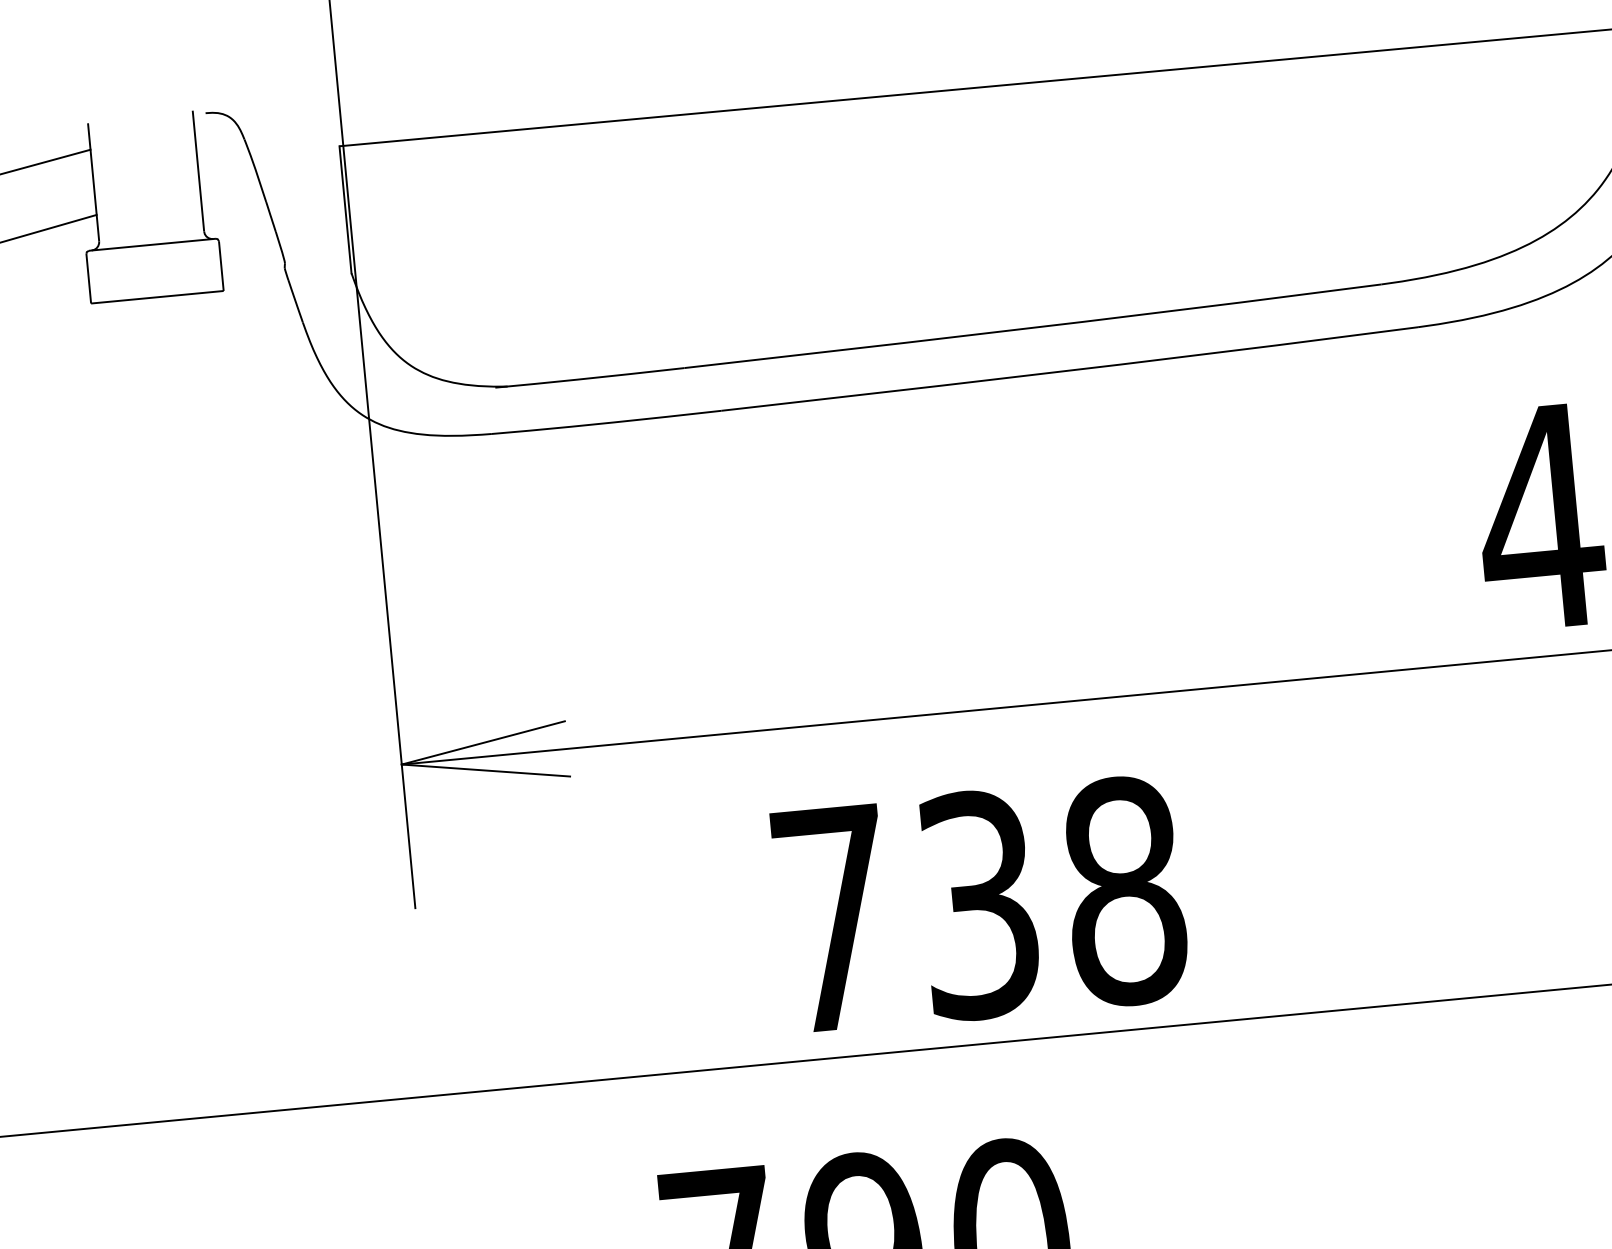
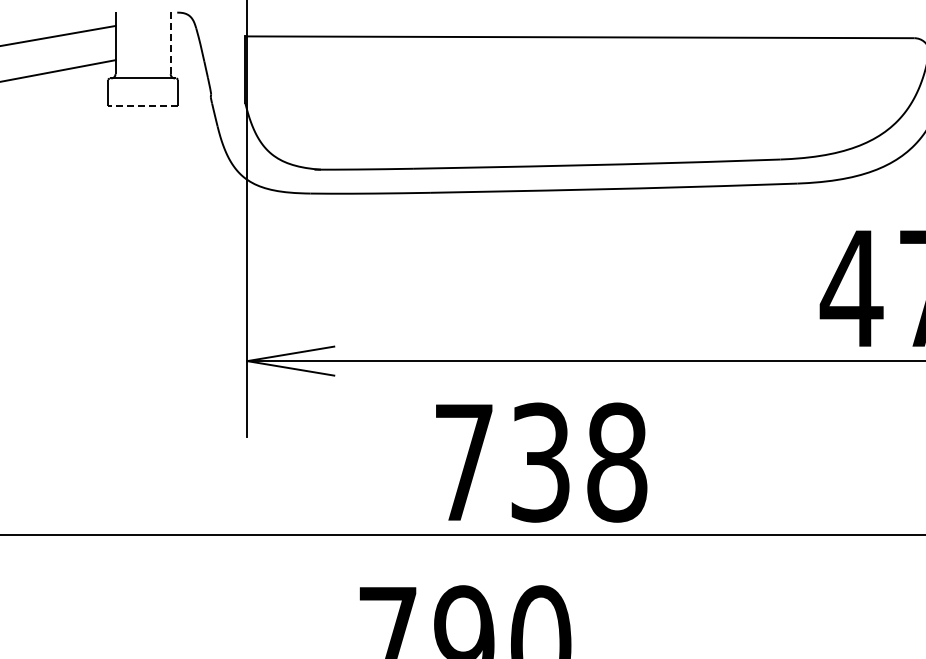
line: (198, 171) -> (170, 42), solid -> dashed
line: (158, 298) -> (143, 106), solid -> dashed

